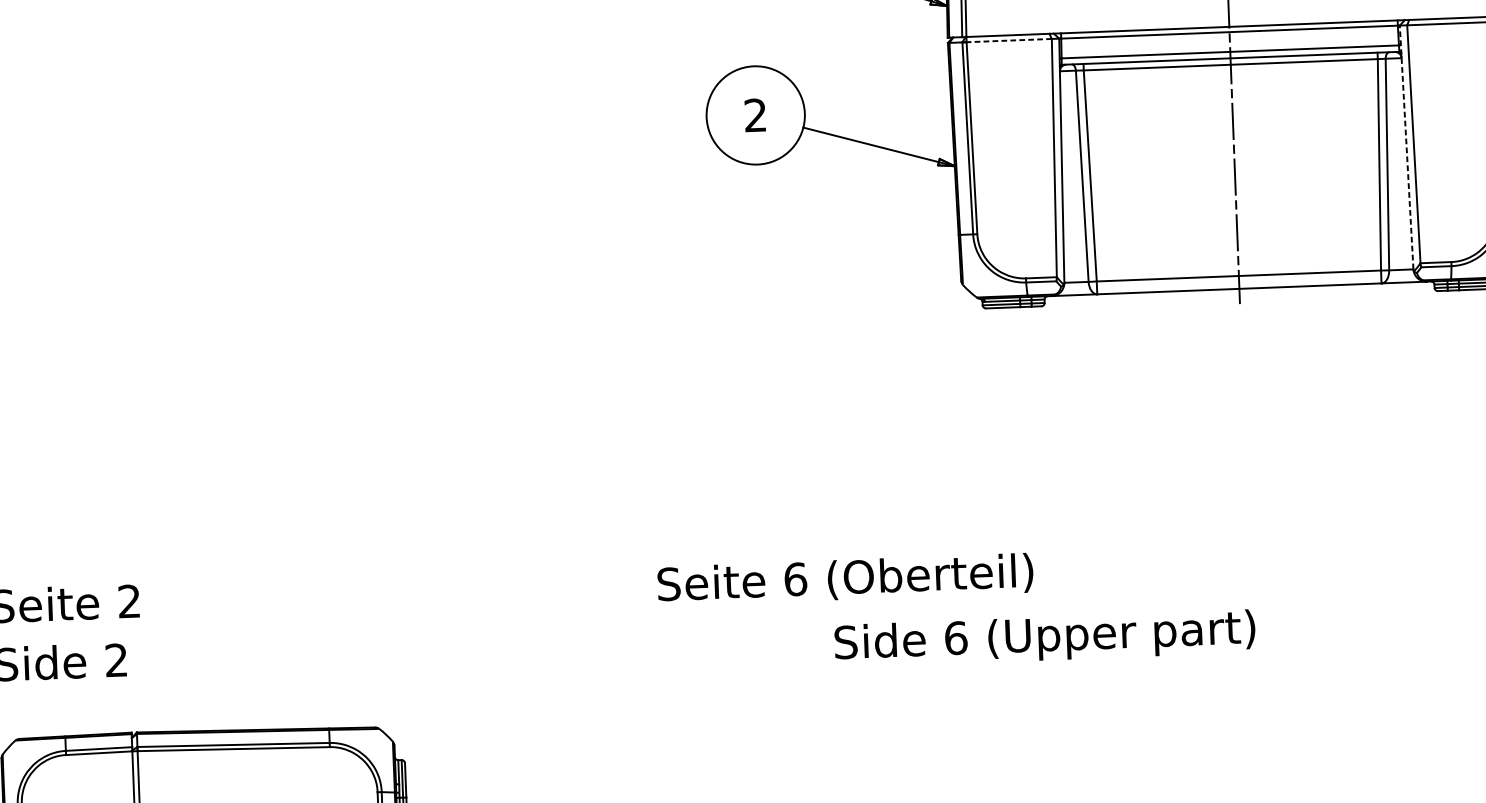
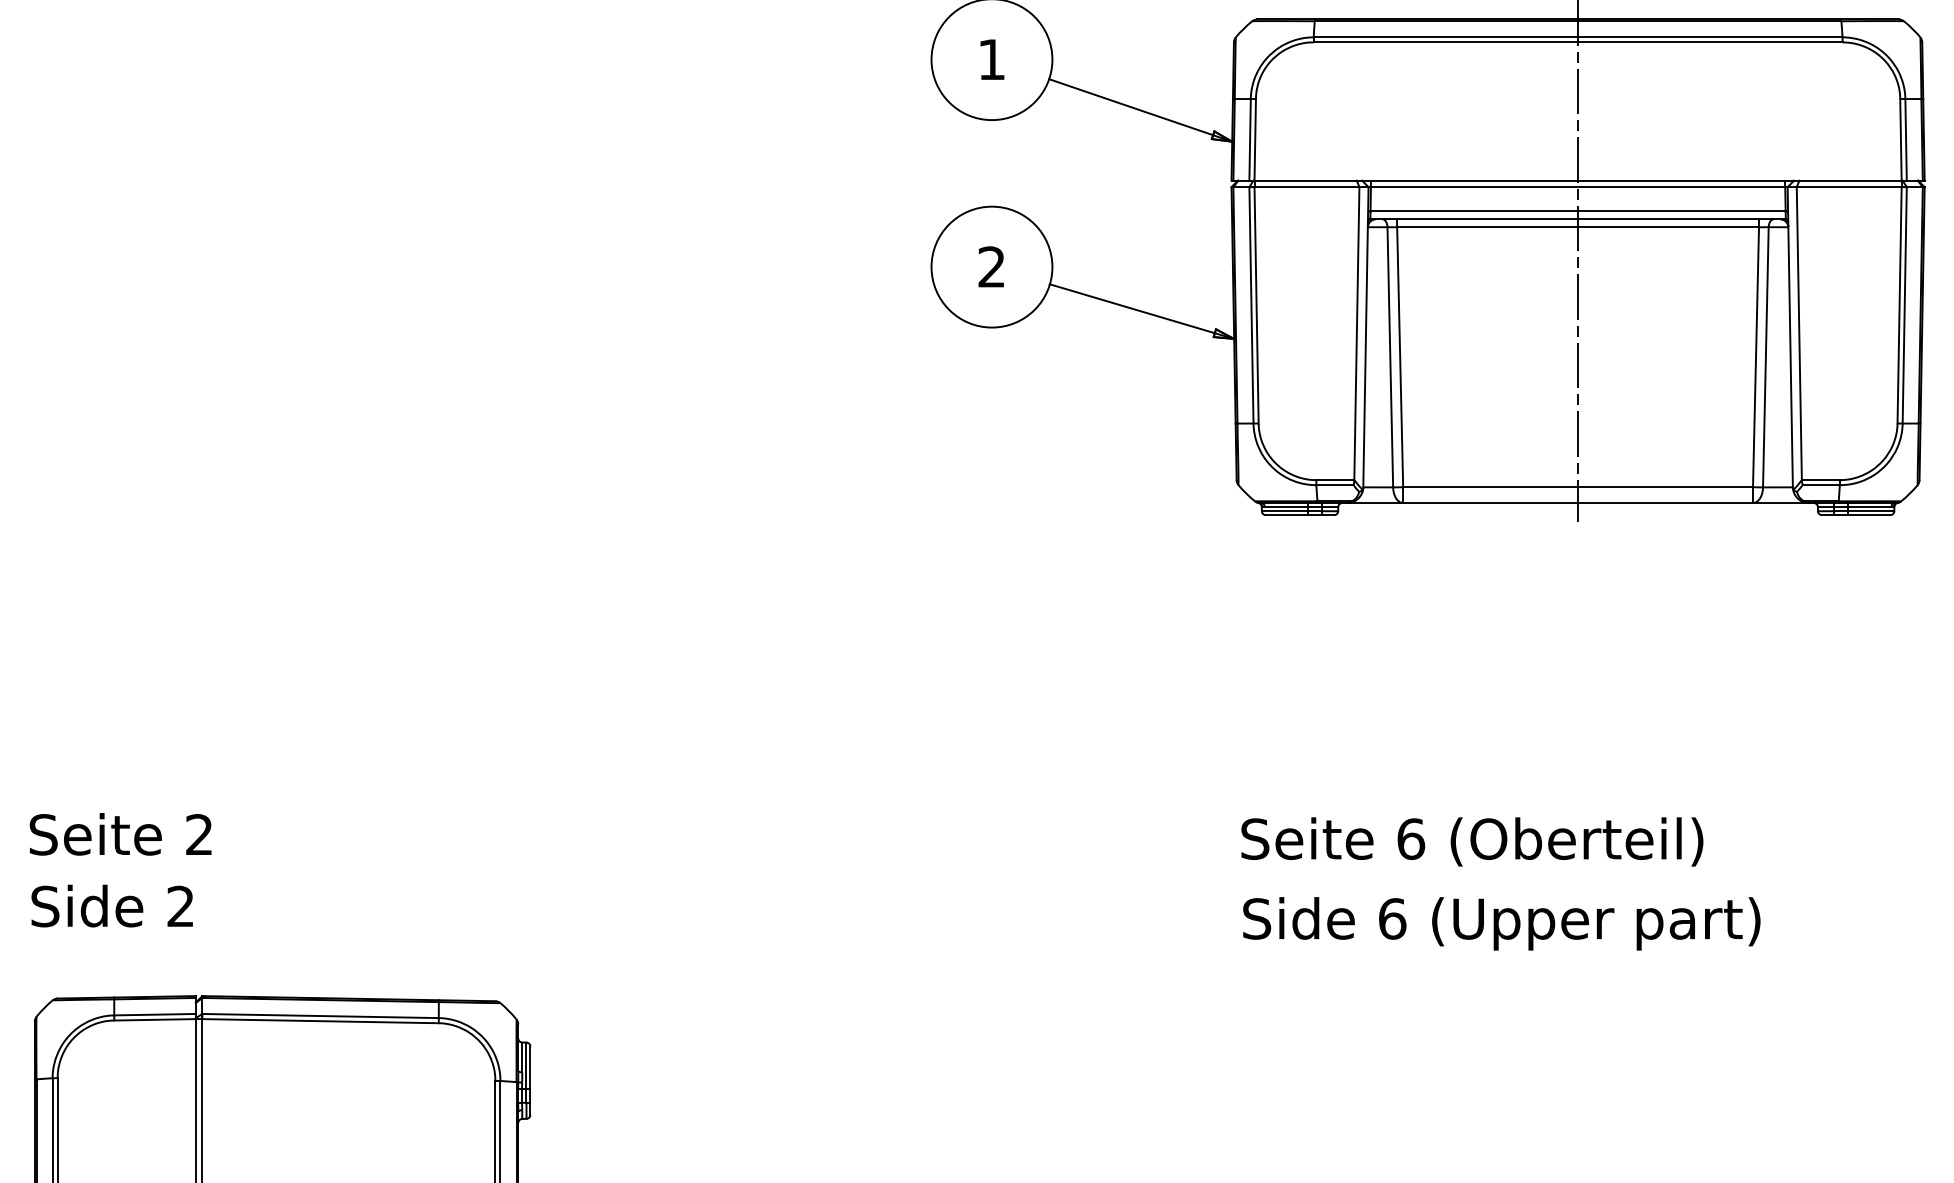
line: (1008, 40) -> (1306, 187), dashed -> solid
line: (1406, 146) -> (1790, 336), dashed -> solid
text: (845, 579) -> (1472, 841), moved
text: (1044, 638) -> (1501, 923), moved

